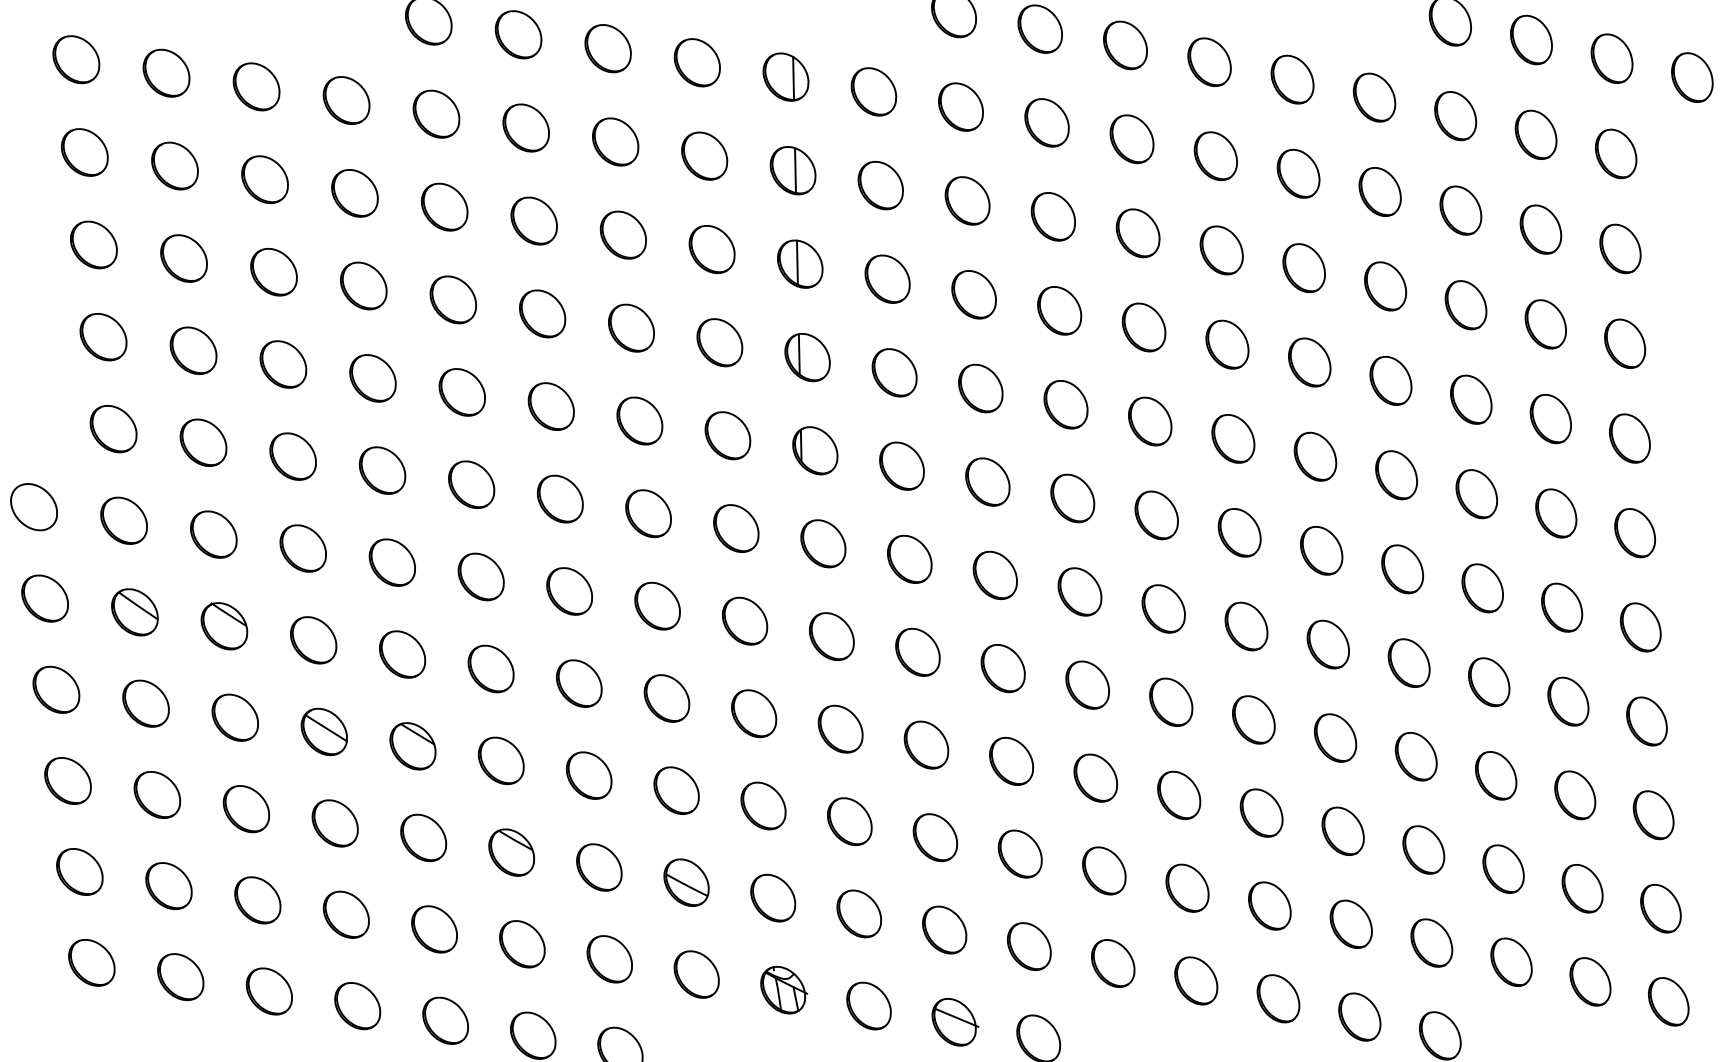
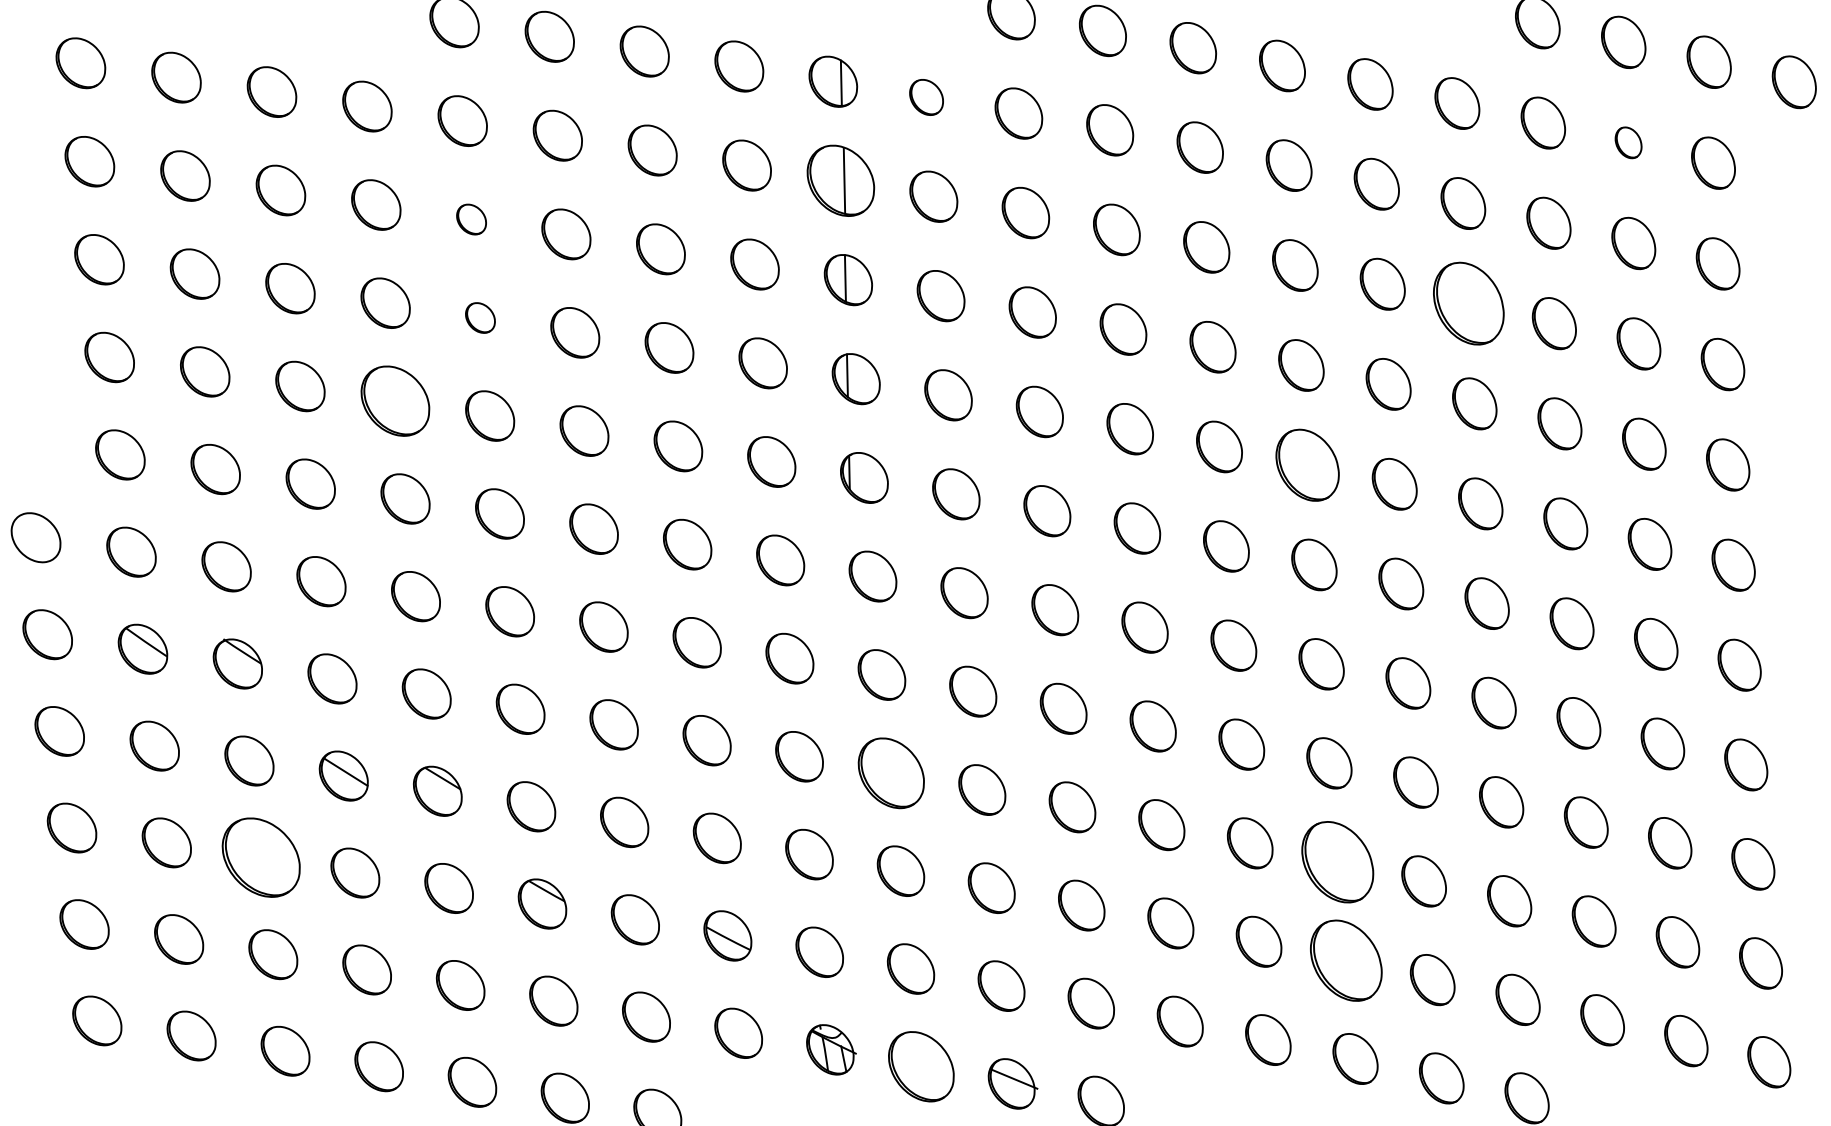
part: (873, 91) -> (926, 96), size x0.7
part: (1535, 134) -> (1628, 142), size x0.6
part: (792, 170) -> (840, 180), size x1.4
part: (444, 206) -> (471, 218), size x0.6
part: (1385, 286) -> (1468, 303), size x1.6
part: (452, 299) -> (479, 317), size x0.6
part: (372, 378) -> (394, 401), size x1.4
part: (1233, 438) -> (1307, 464), size x1.4
part: (840, 728) -> (891, 772), size x1.4
part: (246, 809) -> (261, 858), size x1.6
part: (1261, 812) -> (1337, 861), size x1.6
part: (1269, 905) -> (1345, 960), size x1.6
part: (868, 1005) -> (920, 1066), size x1.4

